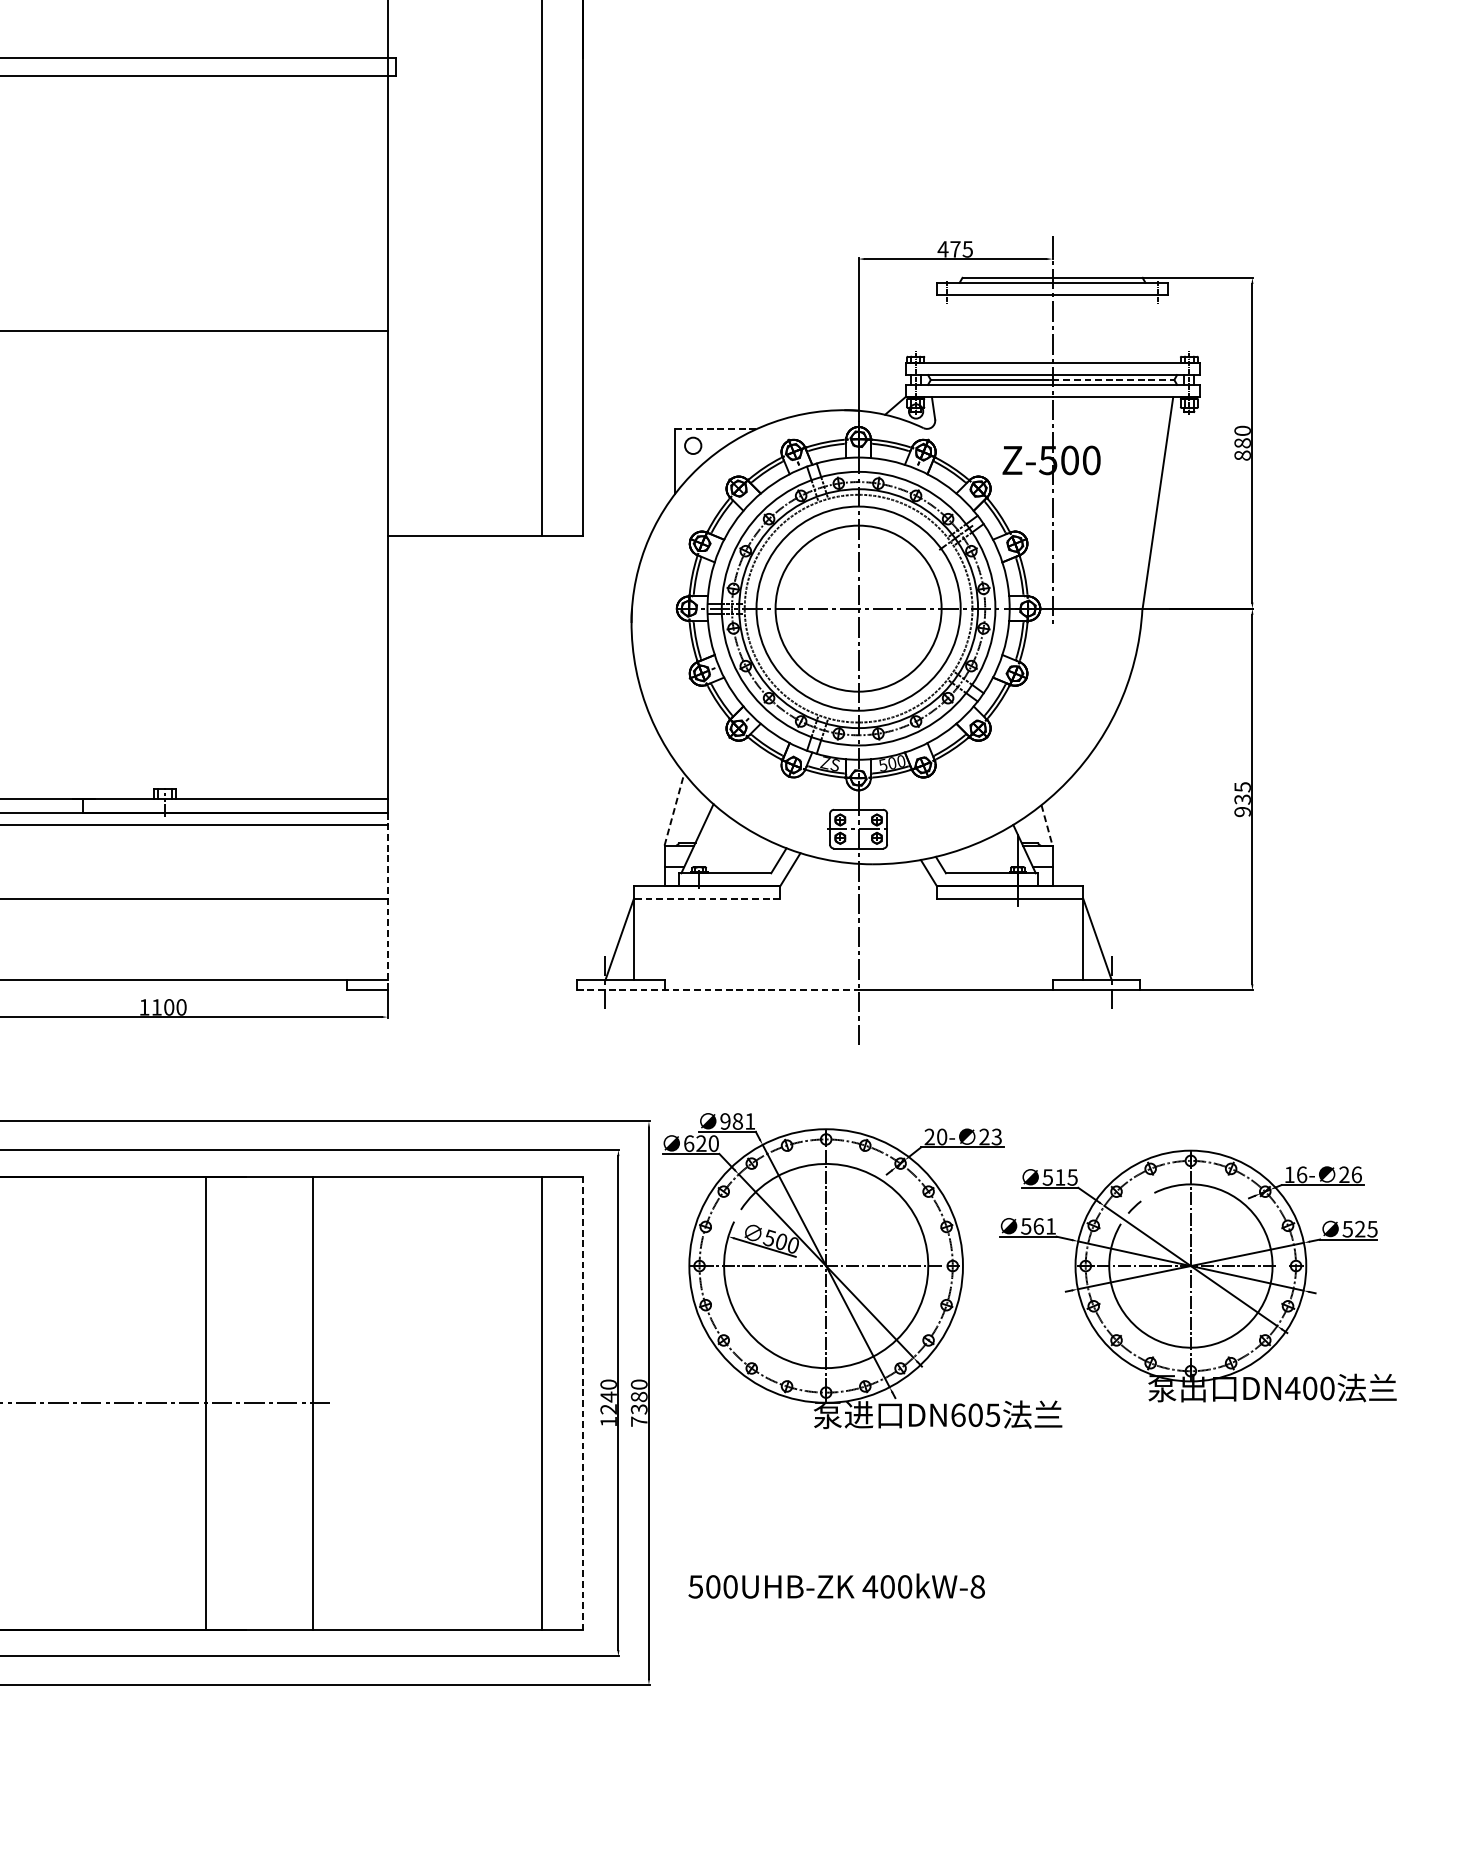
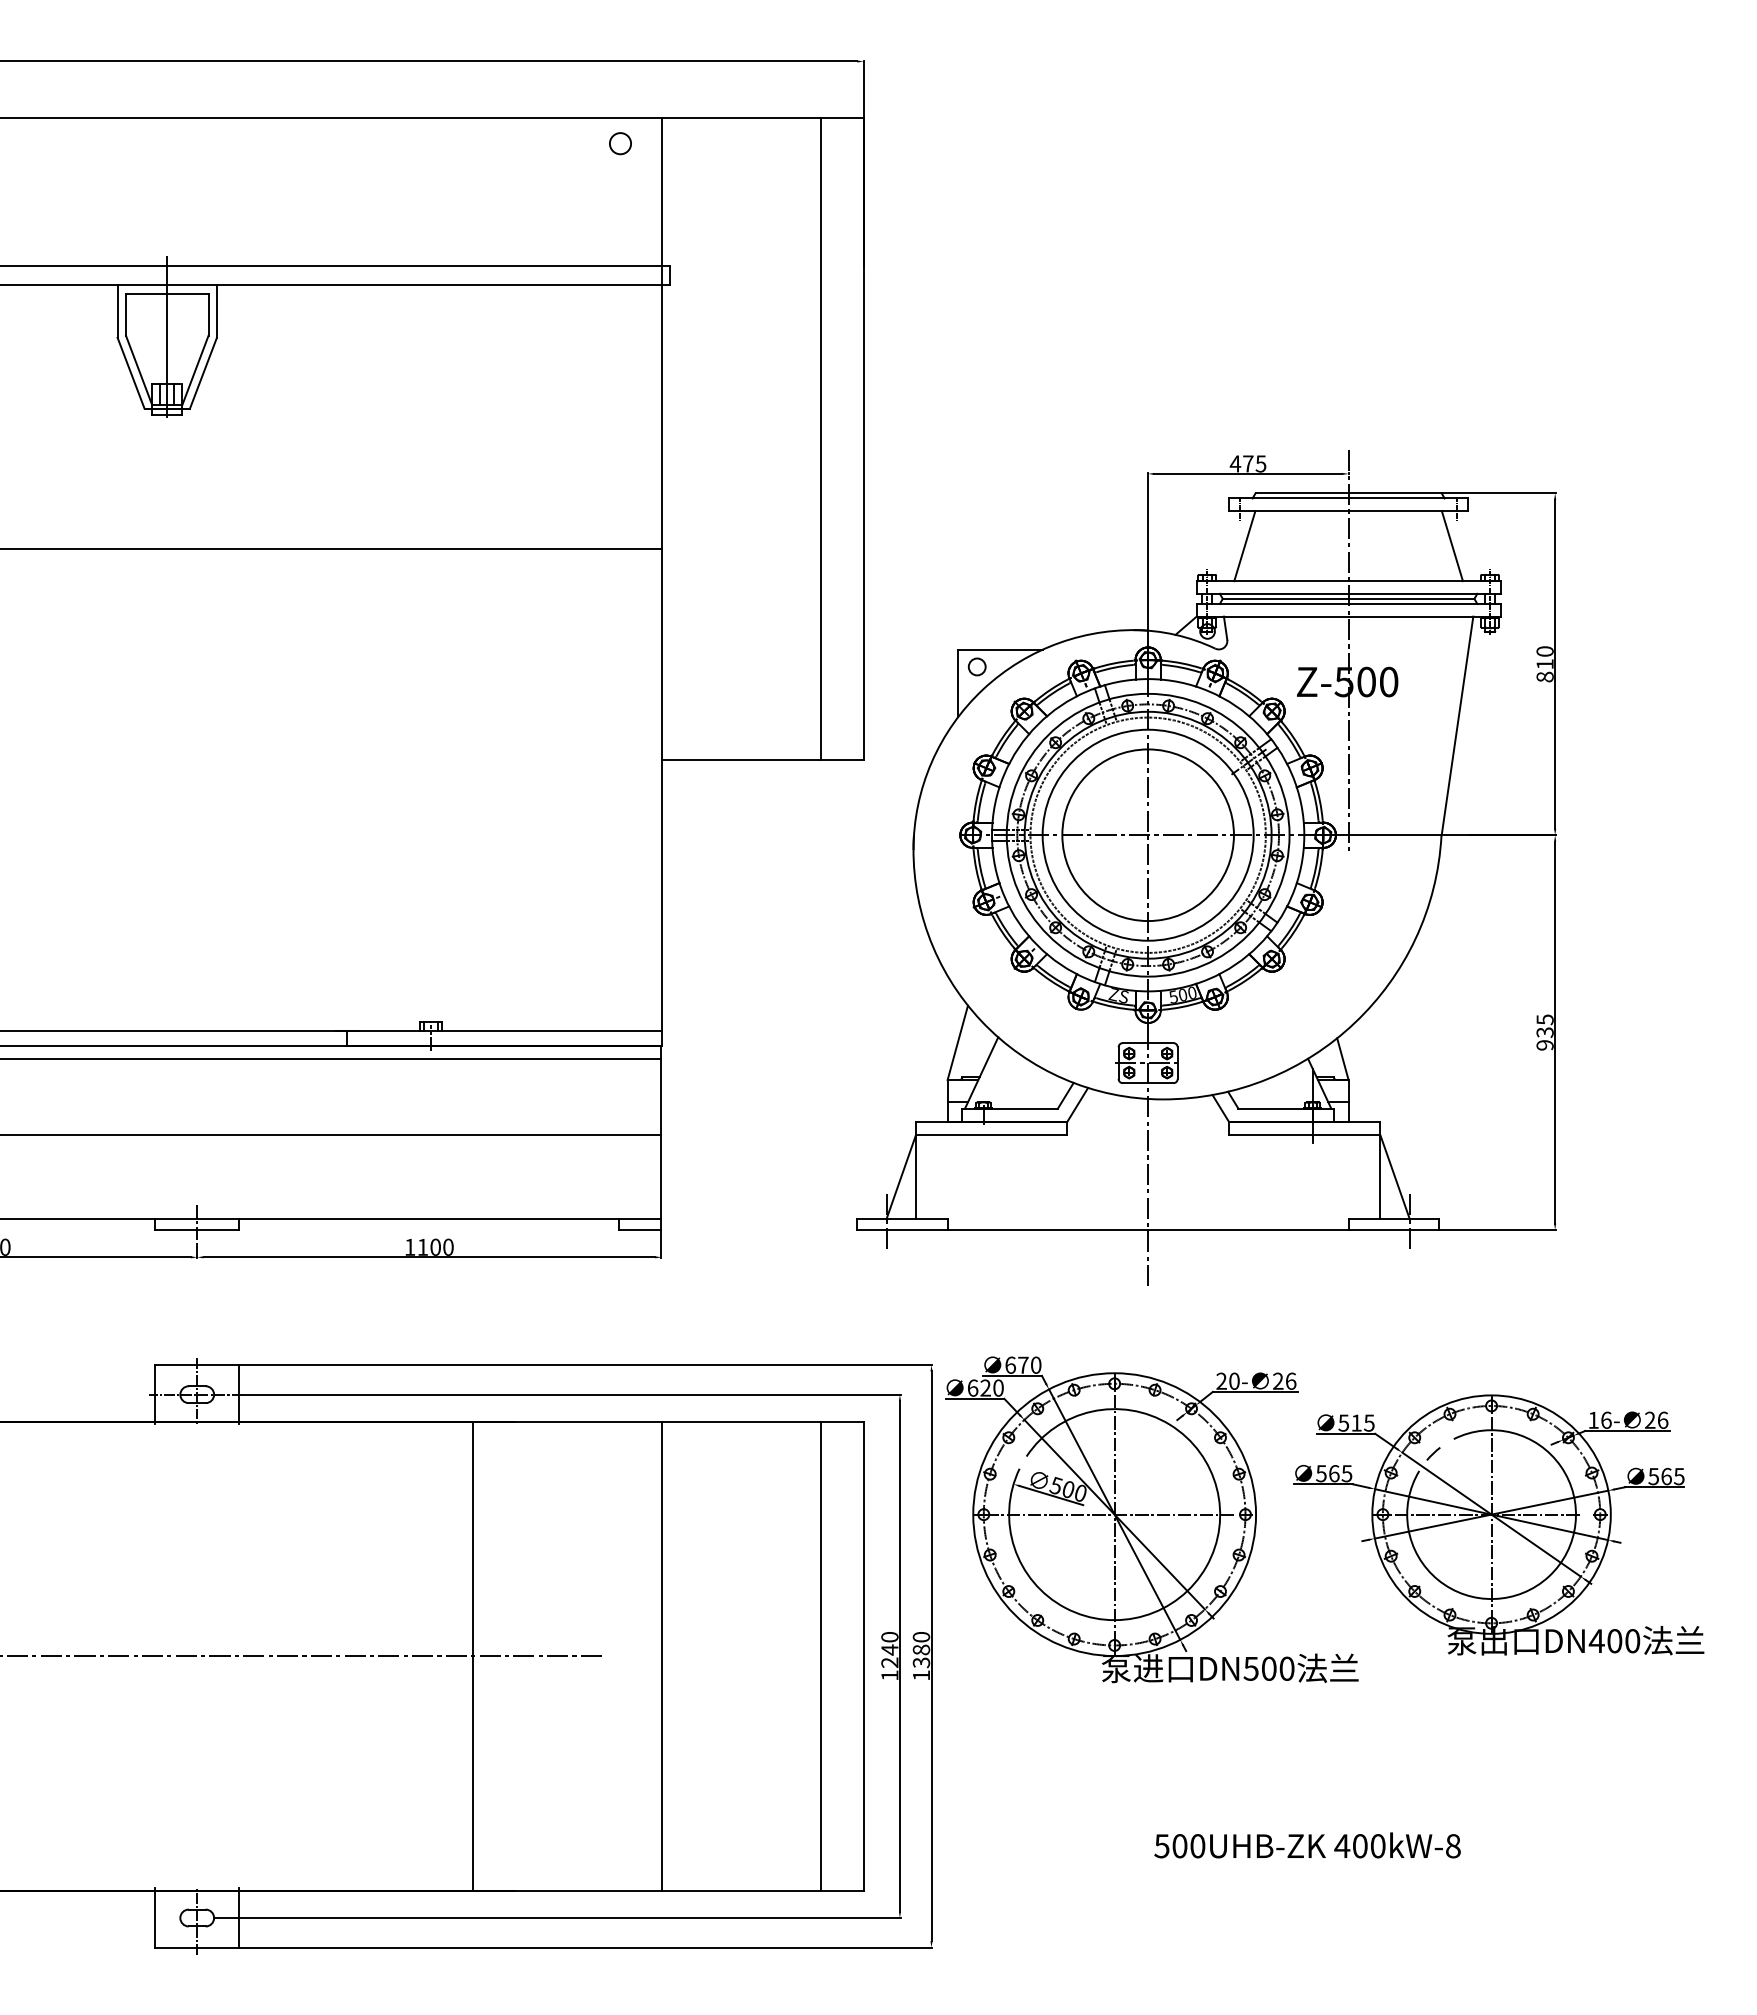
line: (951, 329) -> (1244, 546), added
line: (1152, 329) -> (1451, 546), added
line: (1113, 379) -> (1411, 598), dashed -> solid
line: (716, 428) -> (1001, 649), dashed -> solid
text: (1242, 443) -> (1544, 664), 880 -> 810
line: (674, 809) -> (957, 1042), dashed -> solid
line: (1046, 825) -> (1342, 1059), dashed -> solid
line: (707, 898) -> (991, 1134), dashed -> solid
line: (387, 902) -> (661, 1138), dashed -> solid
line: (717, 990) -> (1002, 1229), dashed -> solid
text: (737, 1120) -> (1023, 1364), 981 -> 670
text: (996, 1136) -> (1290, 1380), 23 -> 26
text: (1050, 1226) -> (1346, 1473), 561 -> 565
text: (1360, 1229) -> (1666, 1476), 525 -> 565
line: (312, 1403) -> (661, 1656), moved
line: (583, 1403) -> (863, 1656), dashed -> solid
text: (975, 1414) -> (1268, 1668), DN605 -> DN500
text: (639, 1421) -> (921, 1675), 7380 -> 1380
text: (836, 1586) -> (1307, 1845), moved

